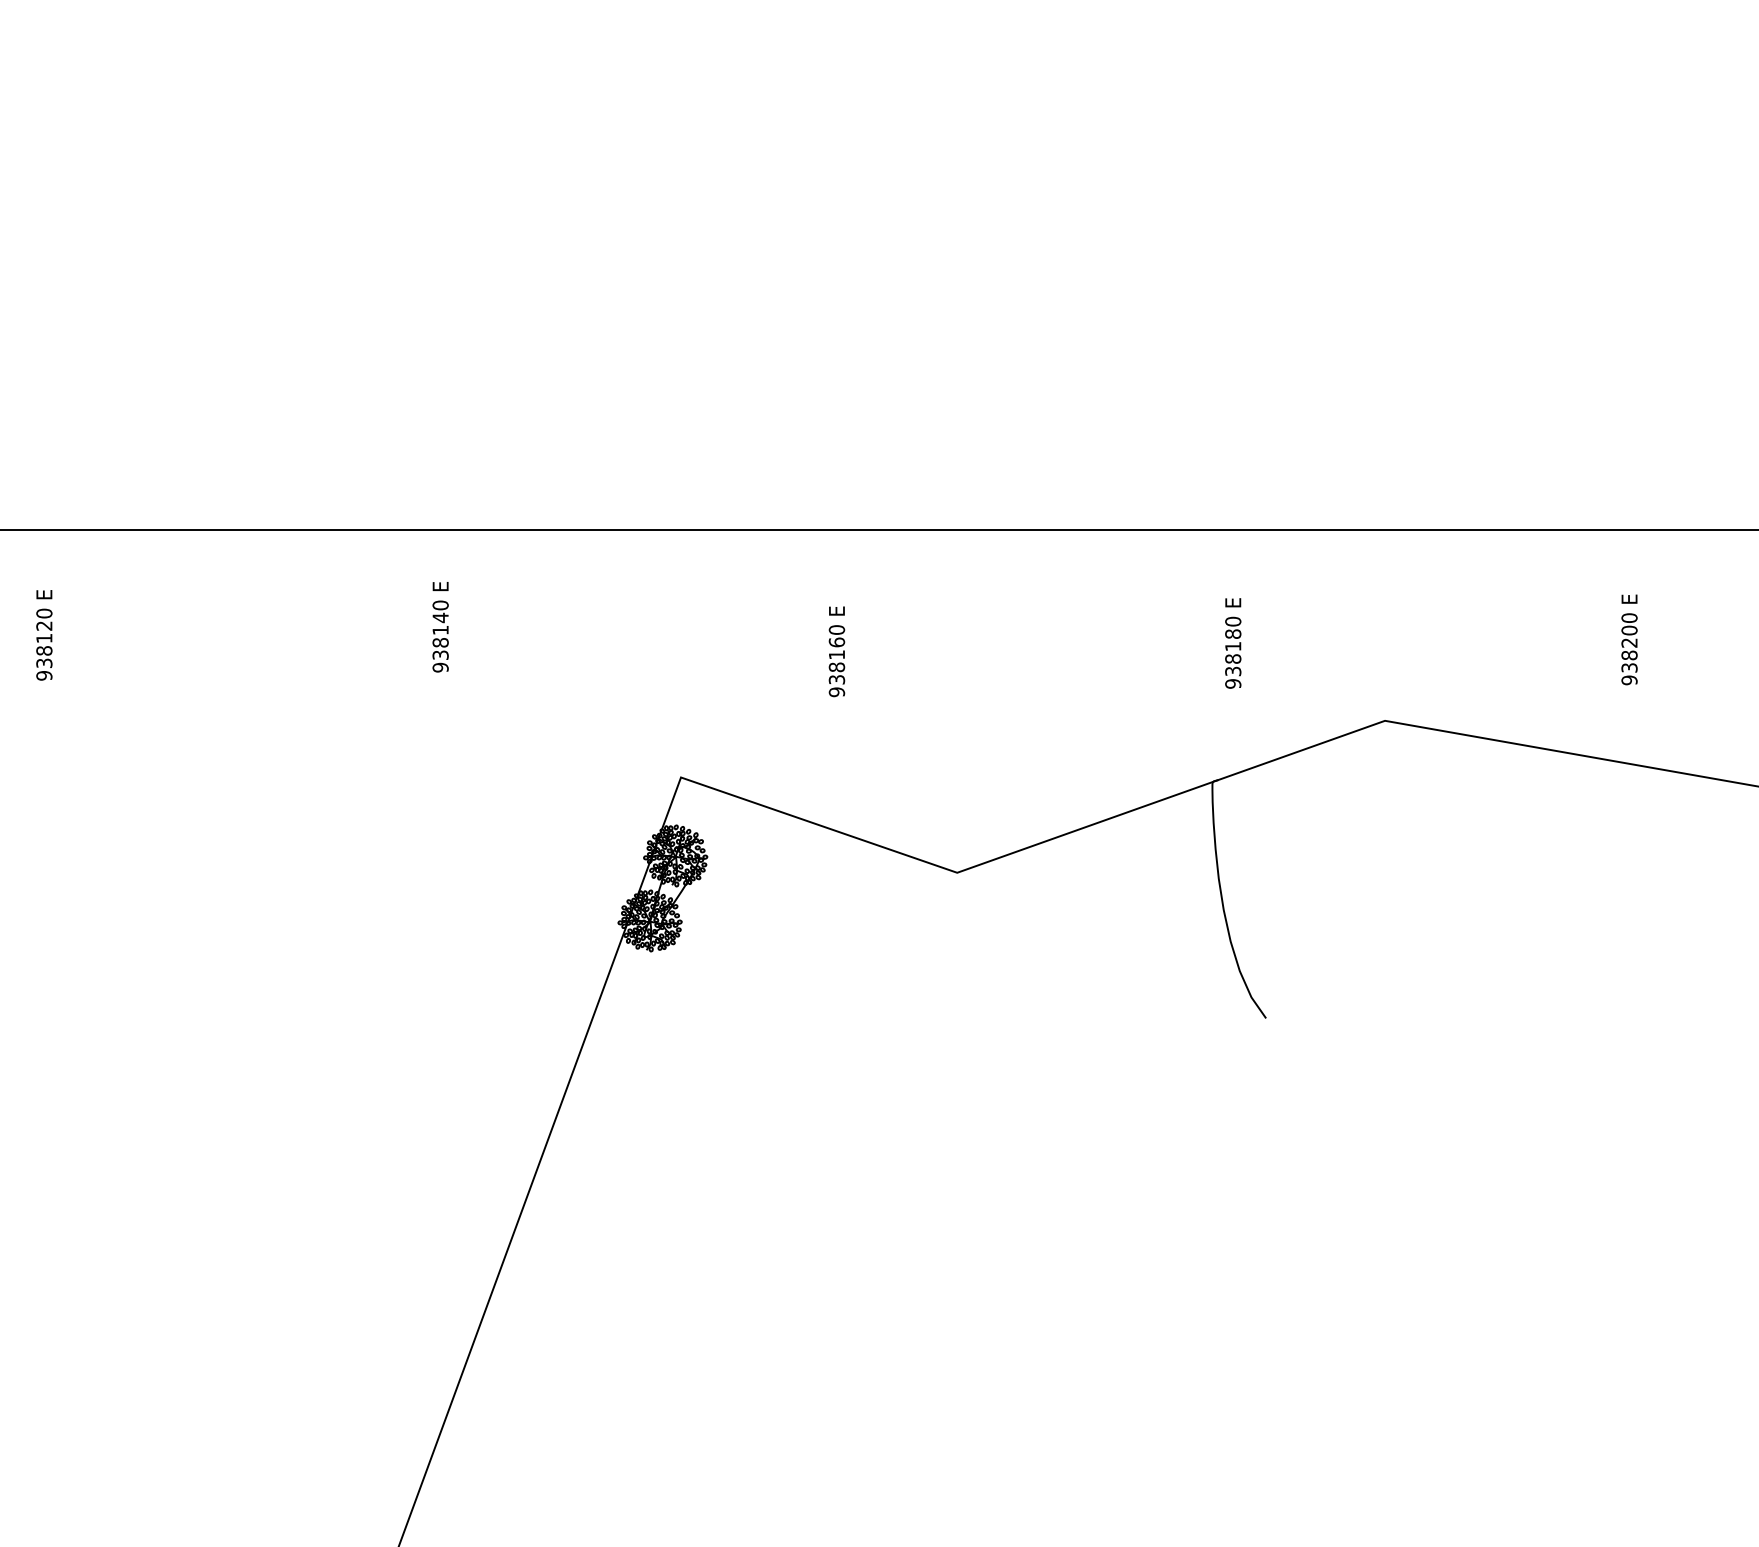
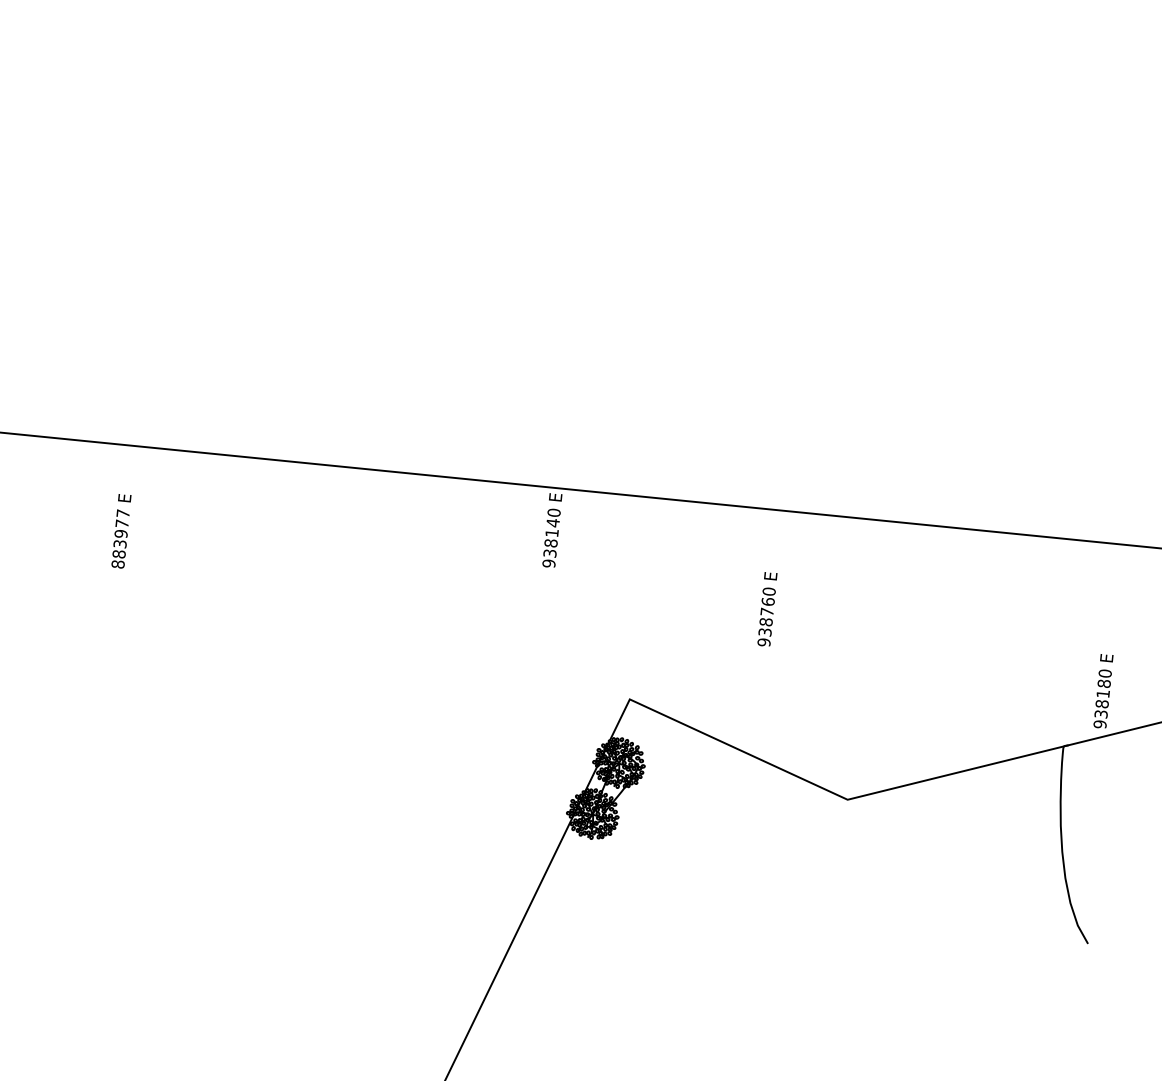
text: (440, 627) -> (552, 530), moved
text: (1233, 643) -> (1103, 691), moved
text: (44, 644) -> (120, 538), 938120 -> 883977
text: (836, 654) -> (766, 611), 938160 -> 938760

